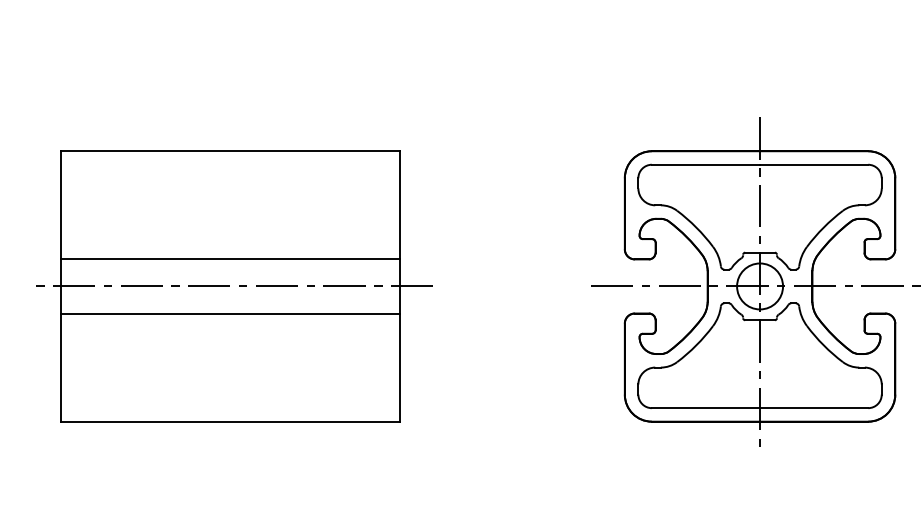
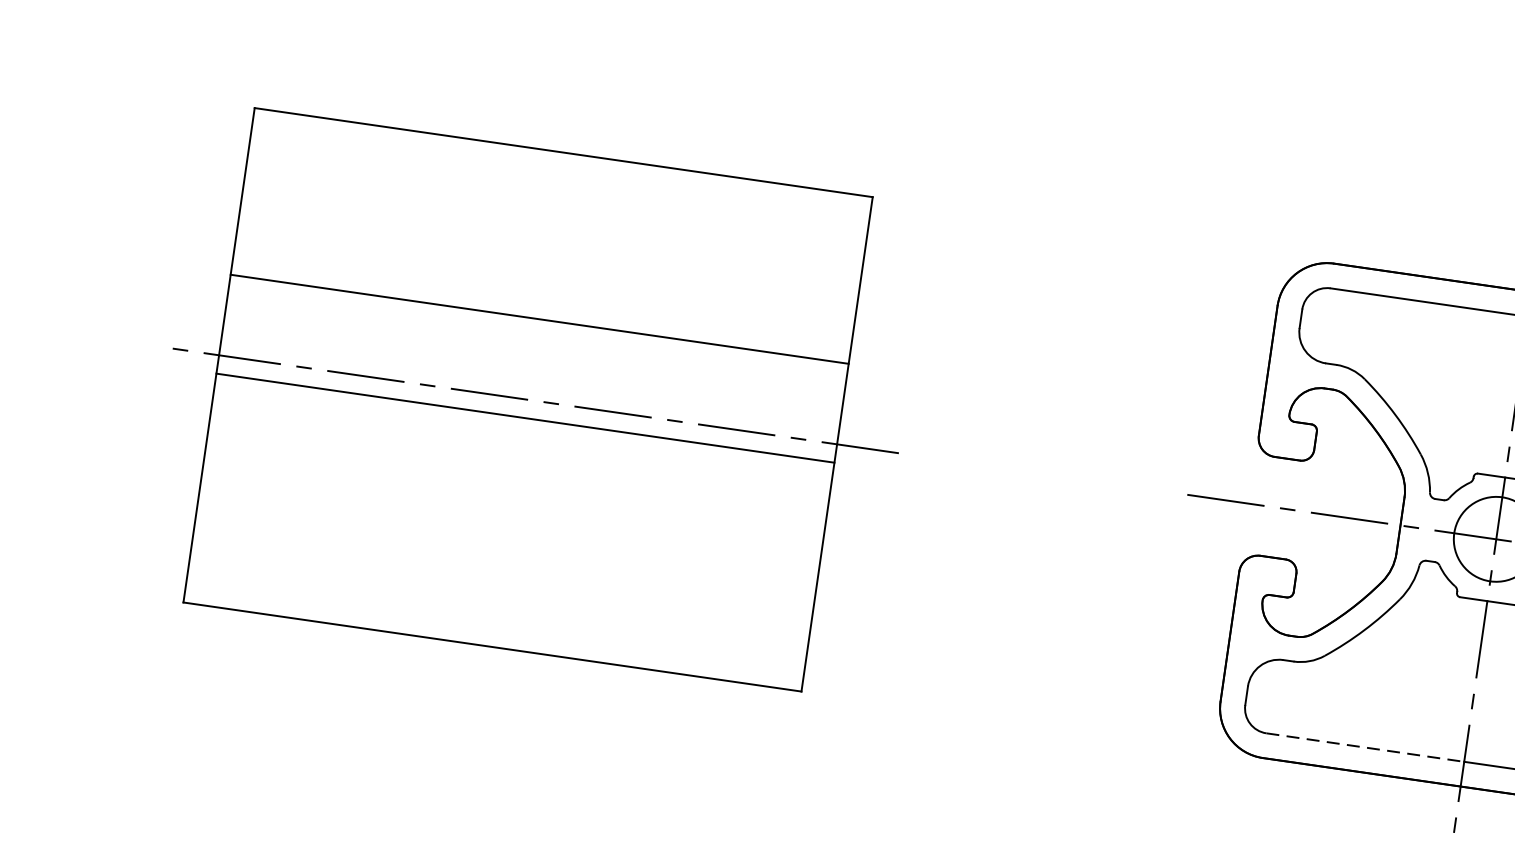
line: (230, 259) -> (539, 319), moved
line: (230, 313) -> (525, 418), moved
line: (706, 408) -> (1366, 748), solid -> dashed

